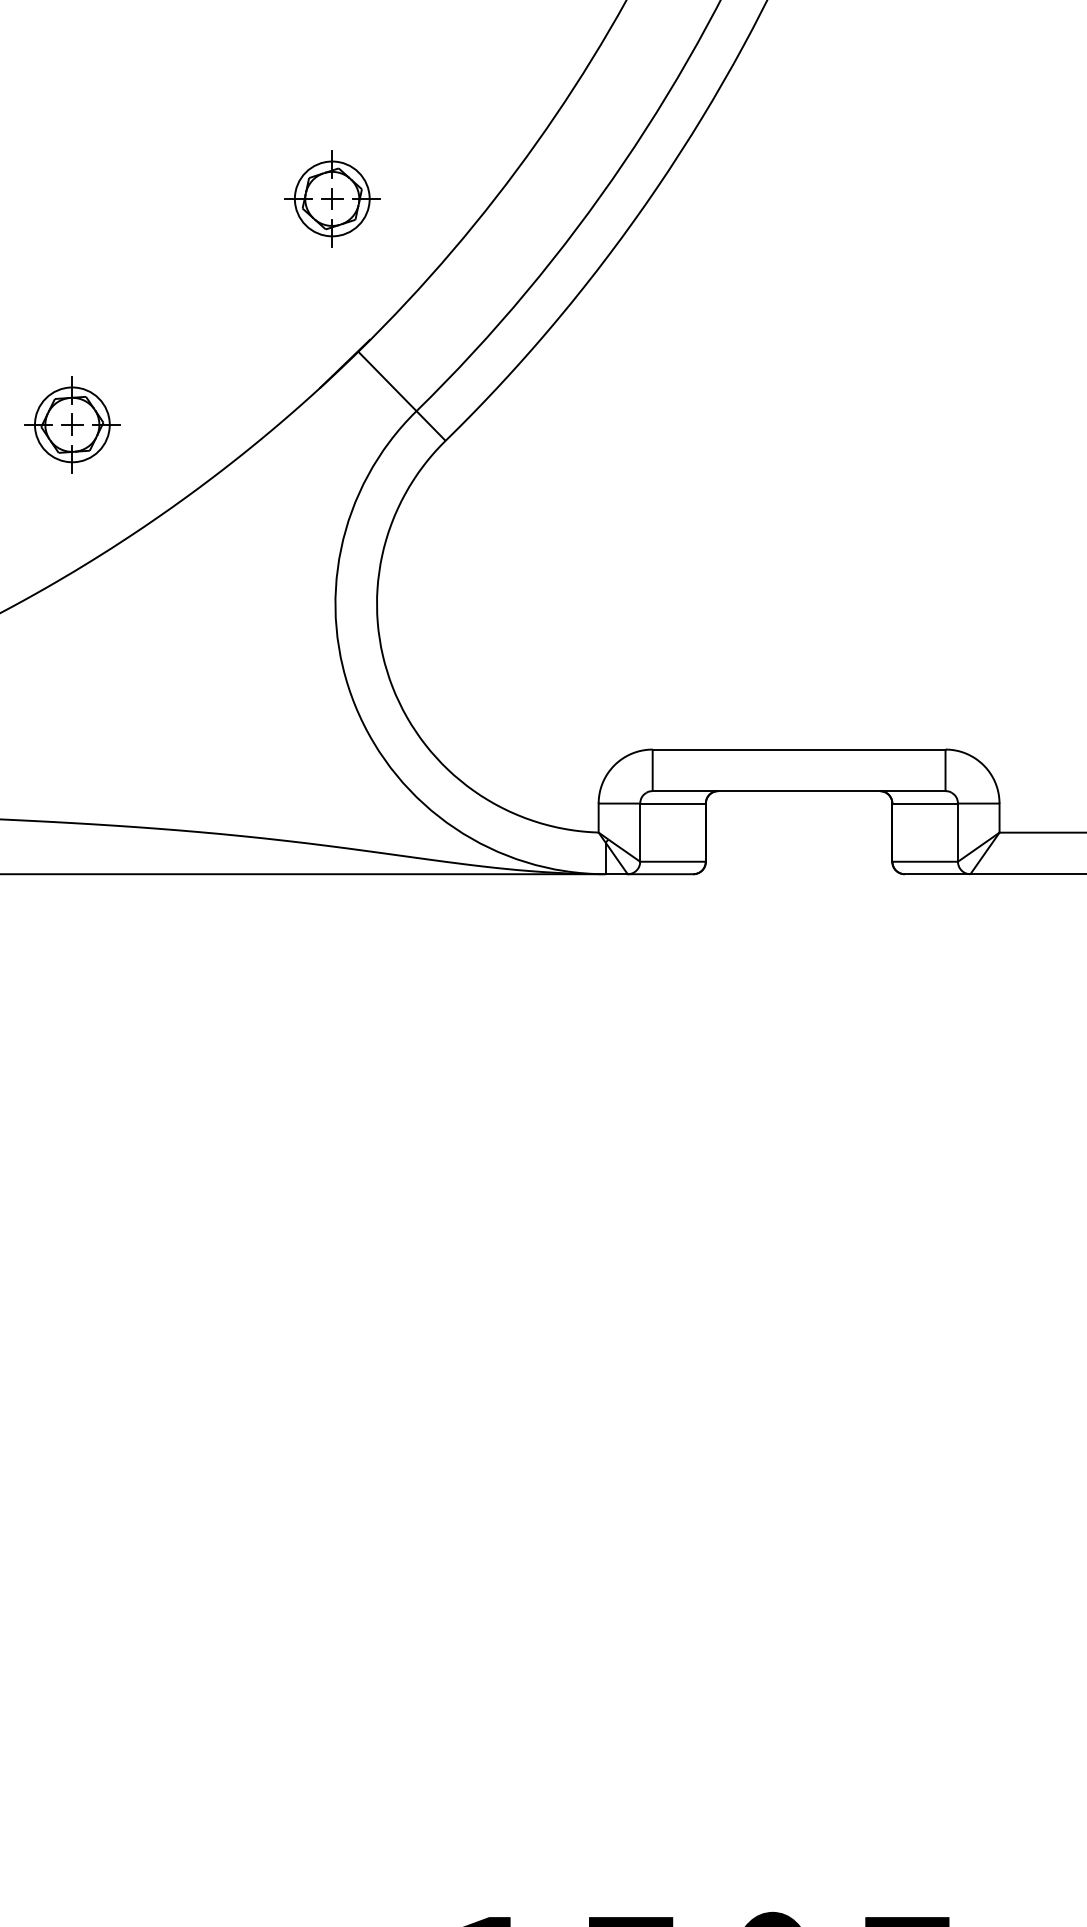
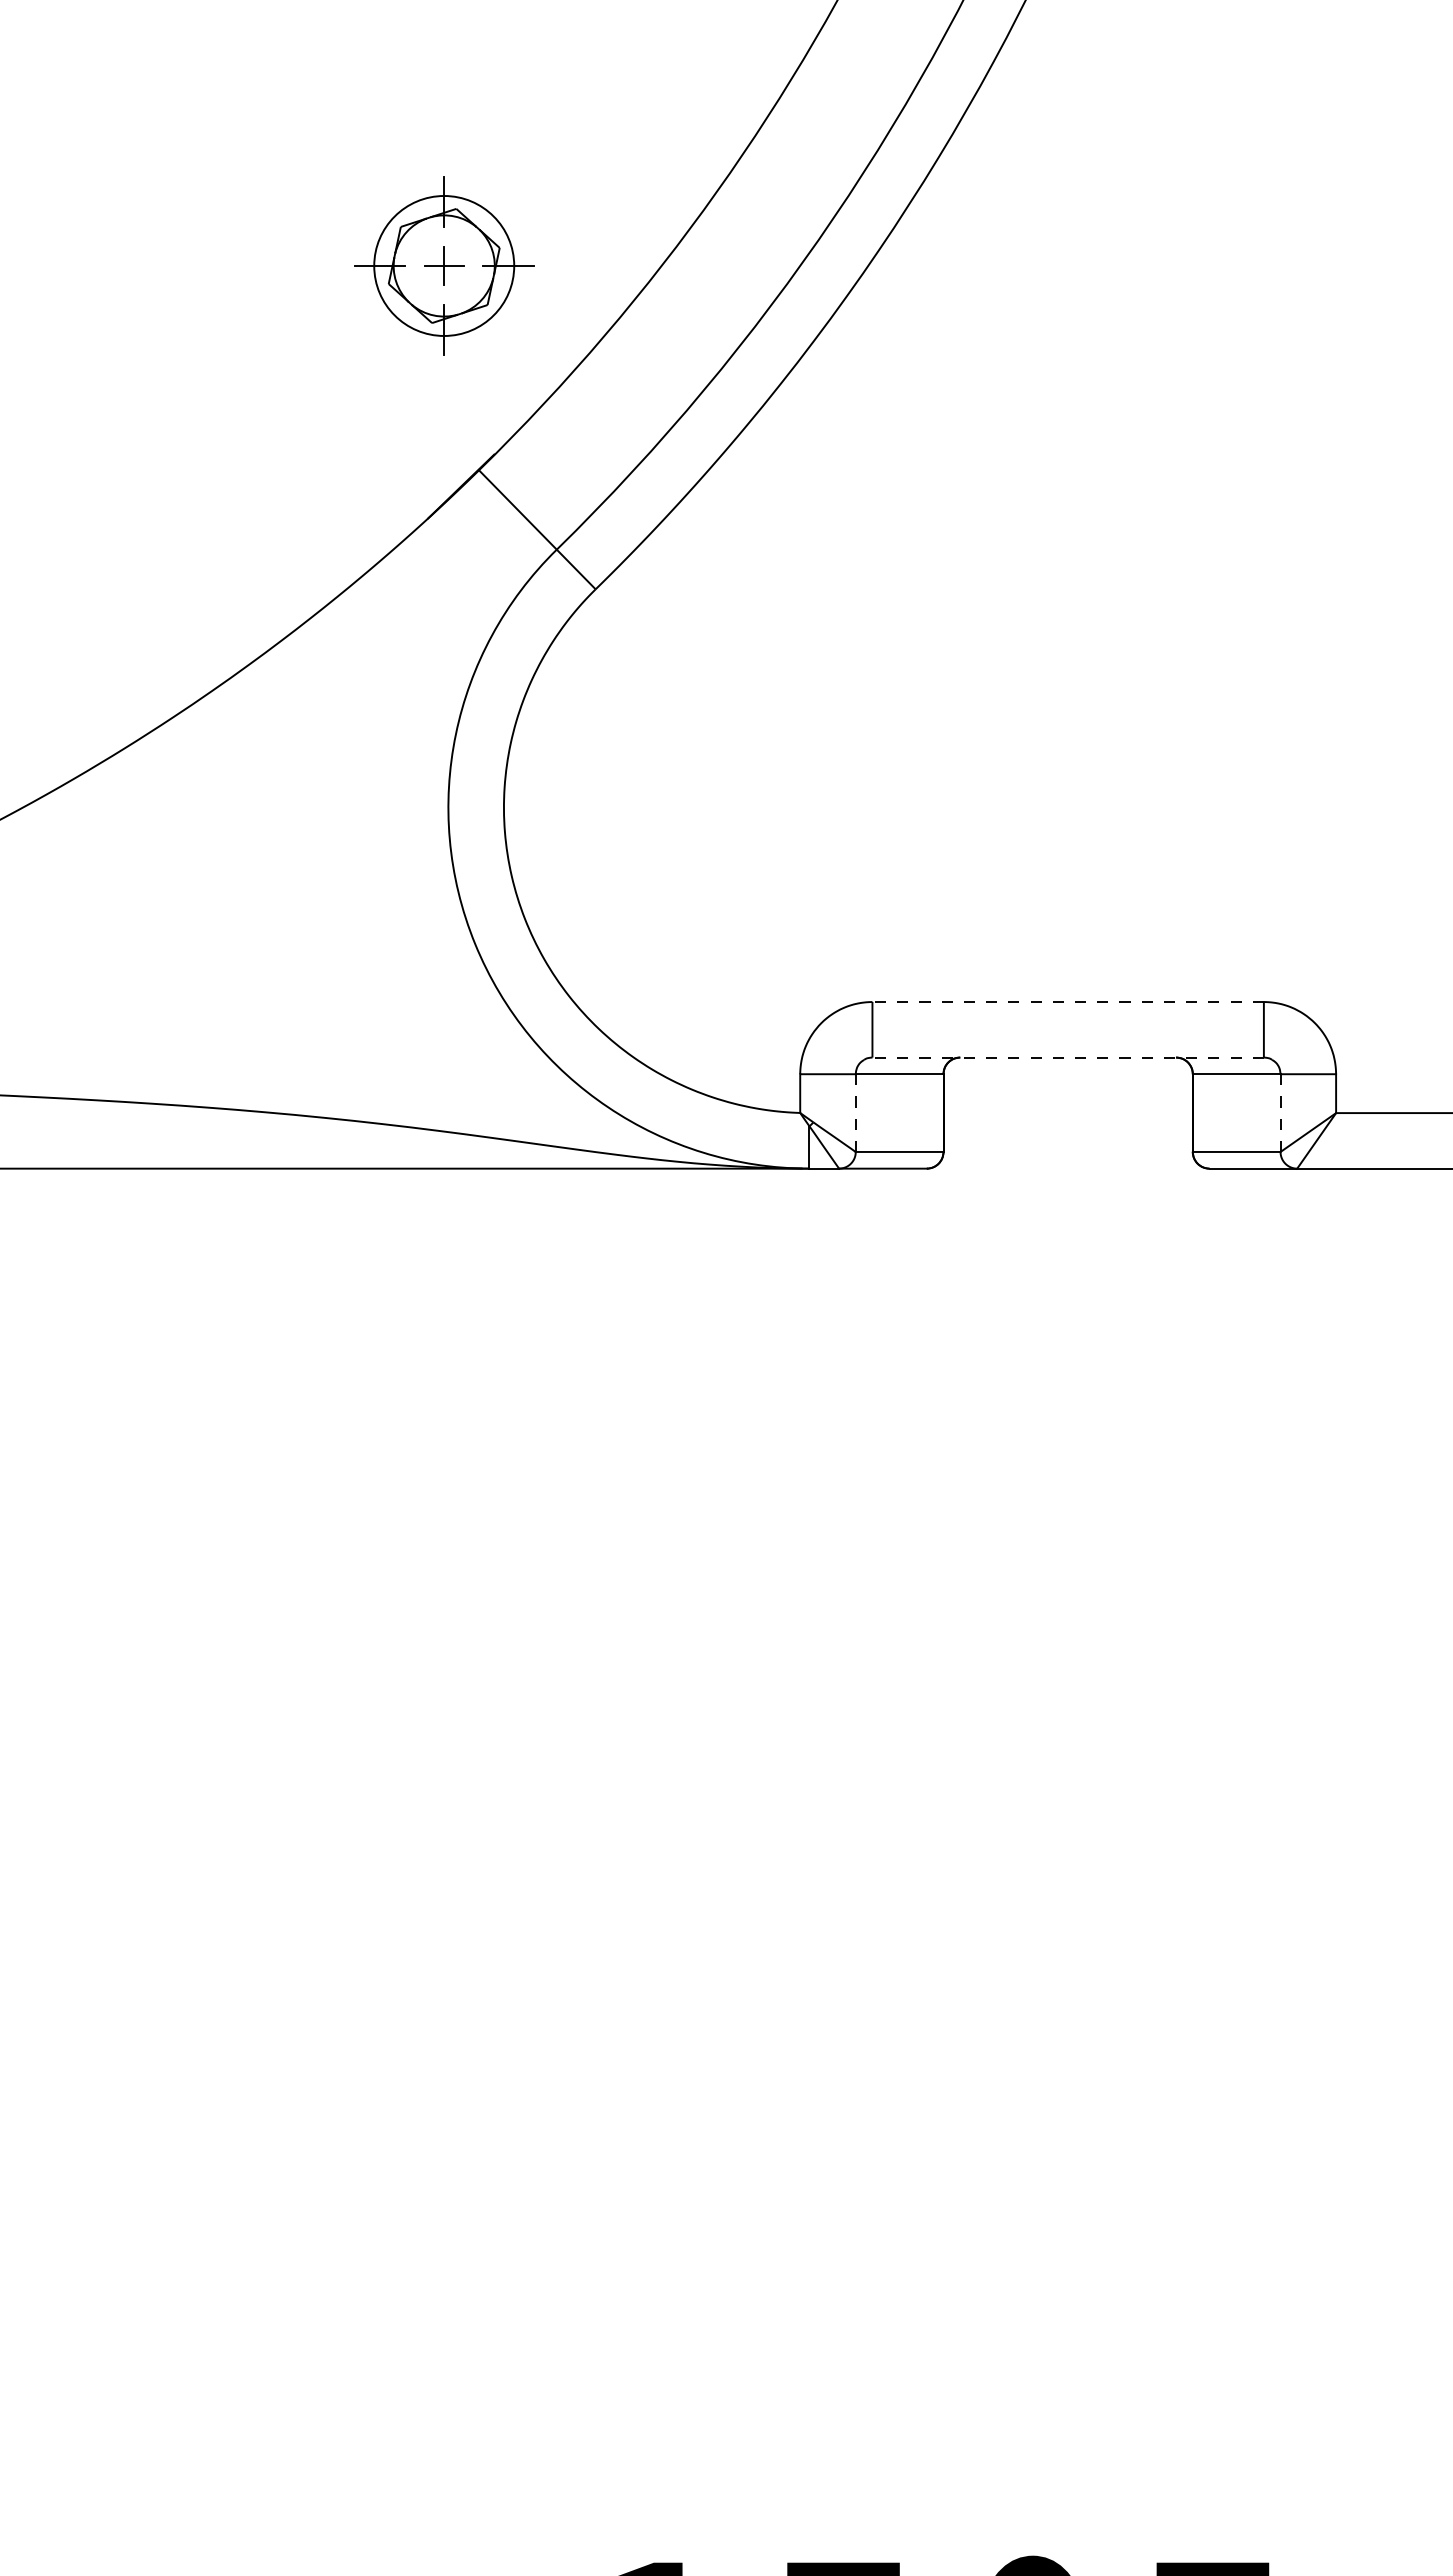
part: (331, 198) -> (443, 265), size x1.4
part: (72, 424) -> (96, 567), removed
line: (799, 749) -> (1068, 1002), solid -> dashed
line: (799, 791) -> (1068, 1057), solid -> dashed
line: (640, 832) -> (855, 1113), solid -> dashed
line: (957, 832) -> (1280, 1113), solid -> dashed

